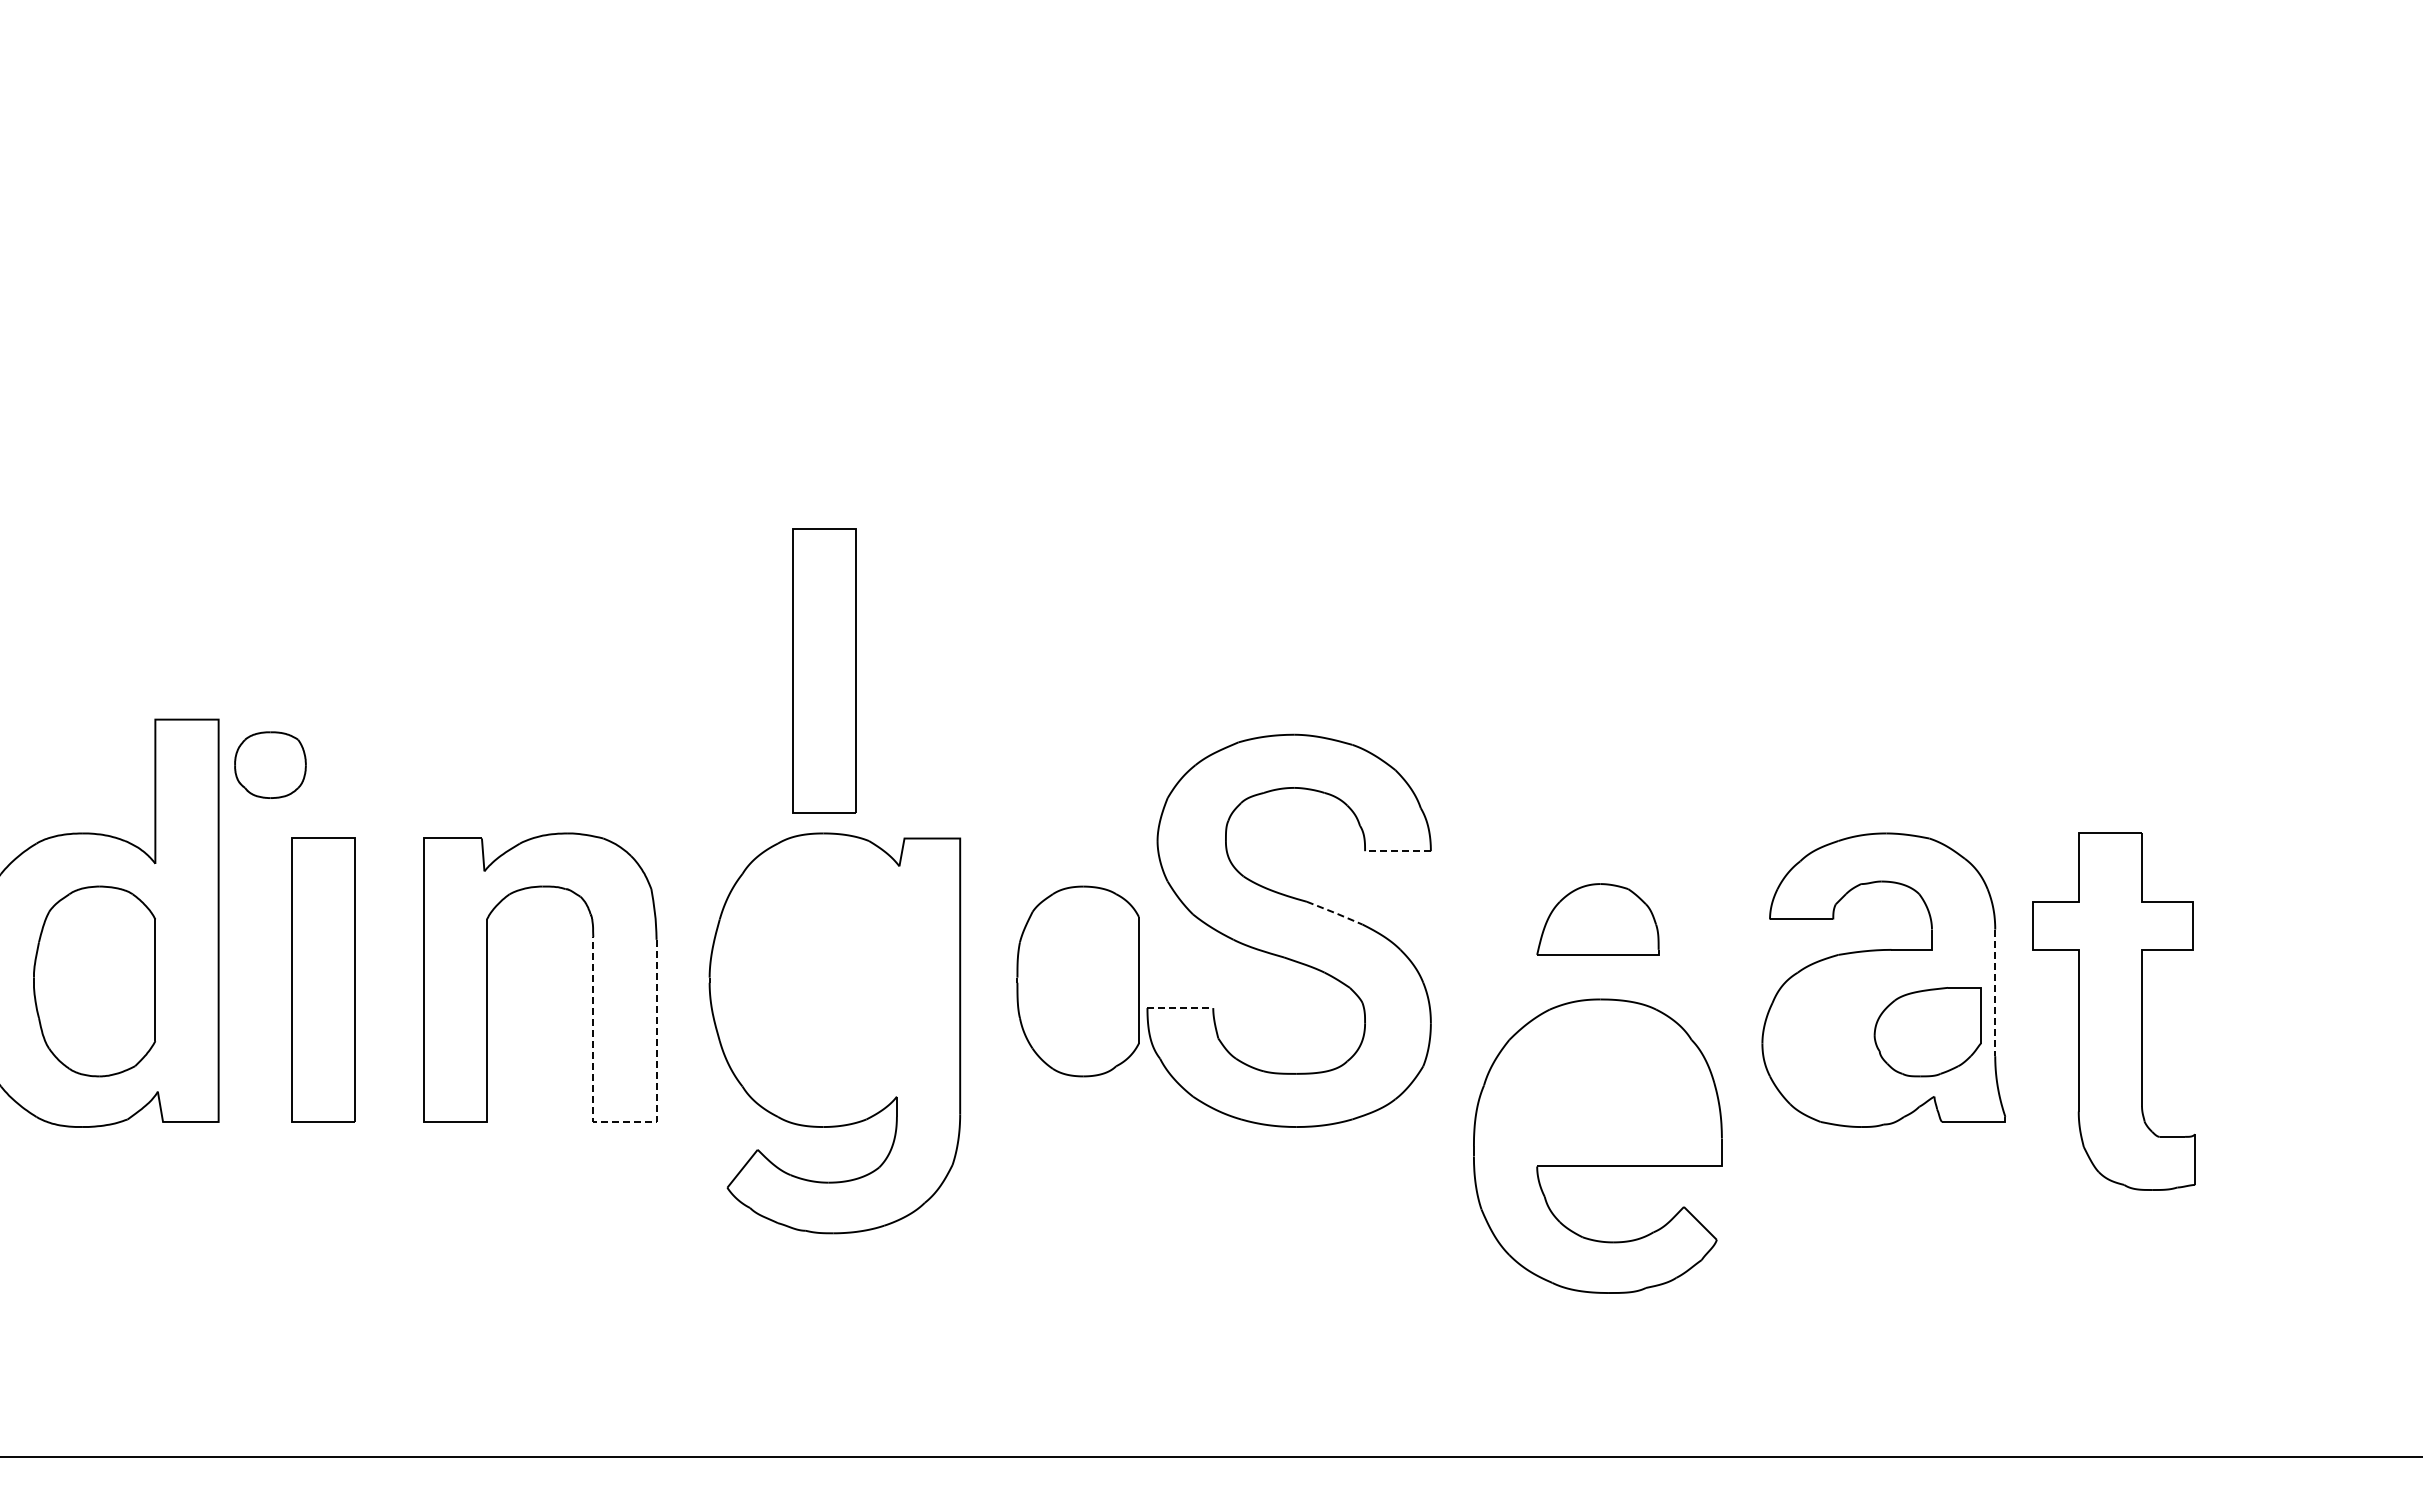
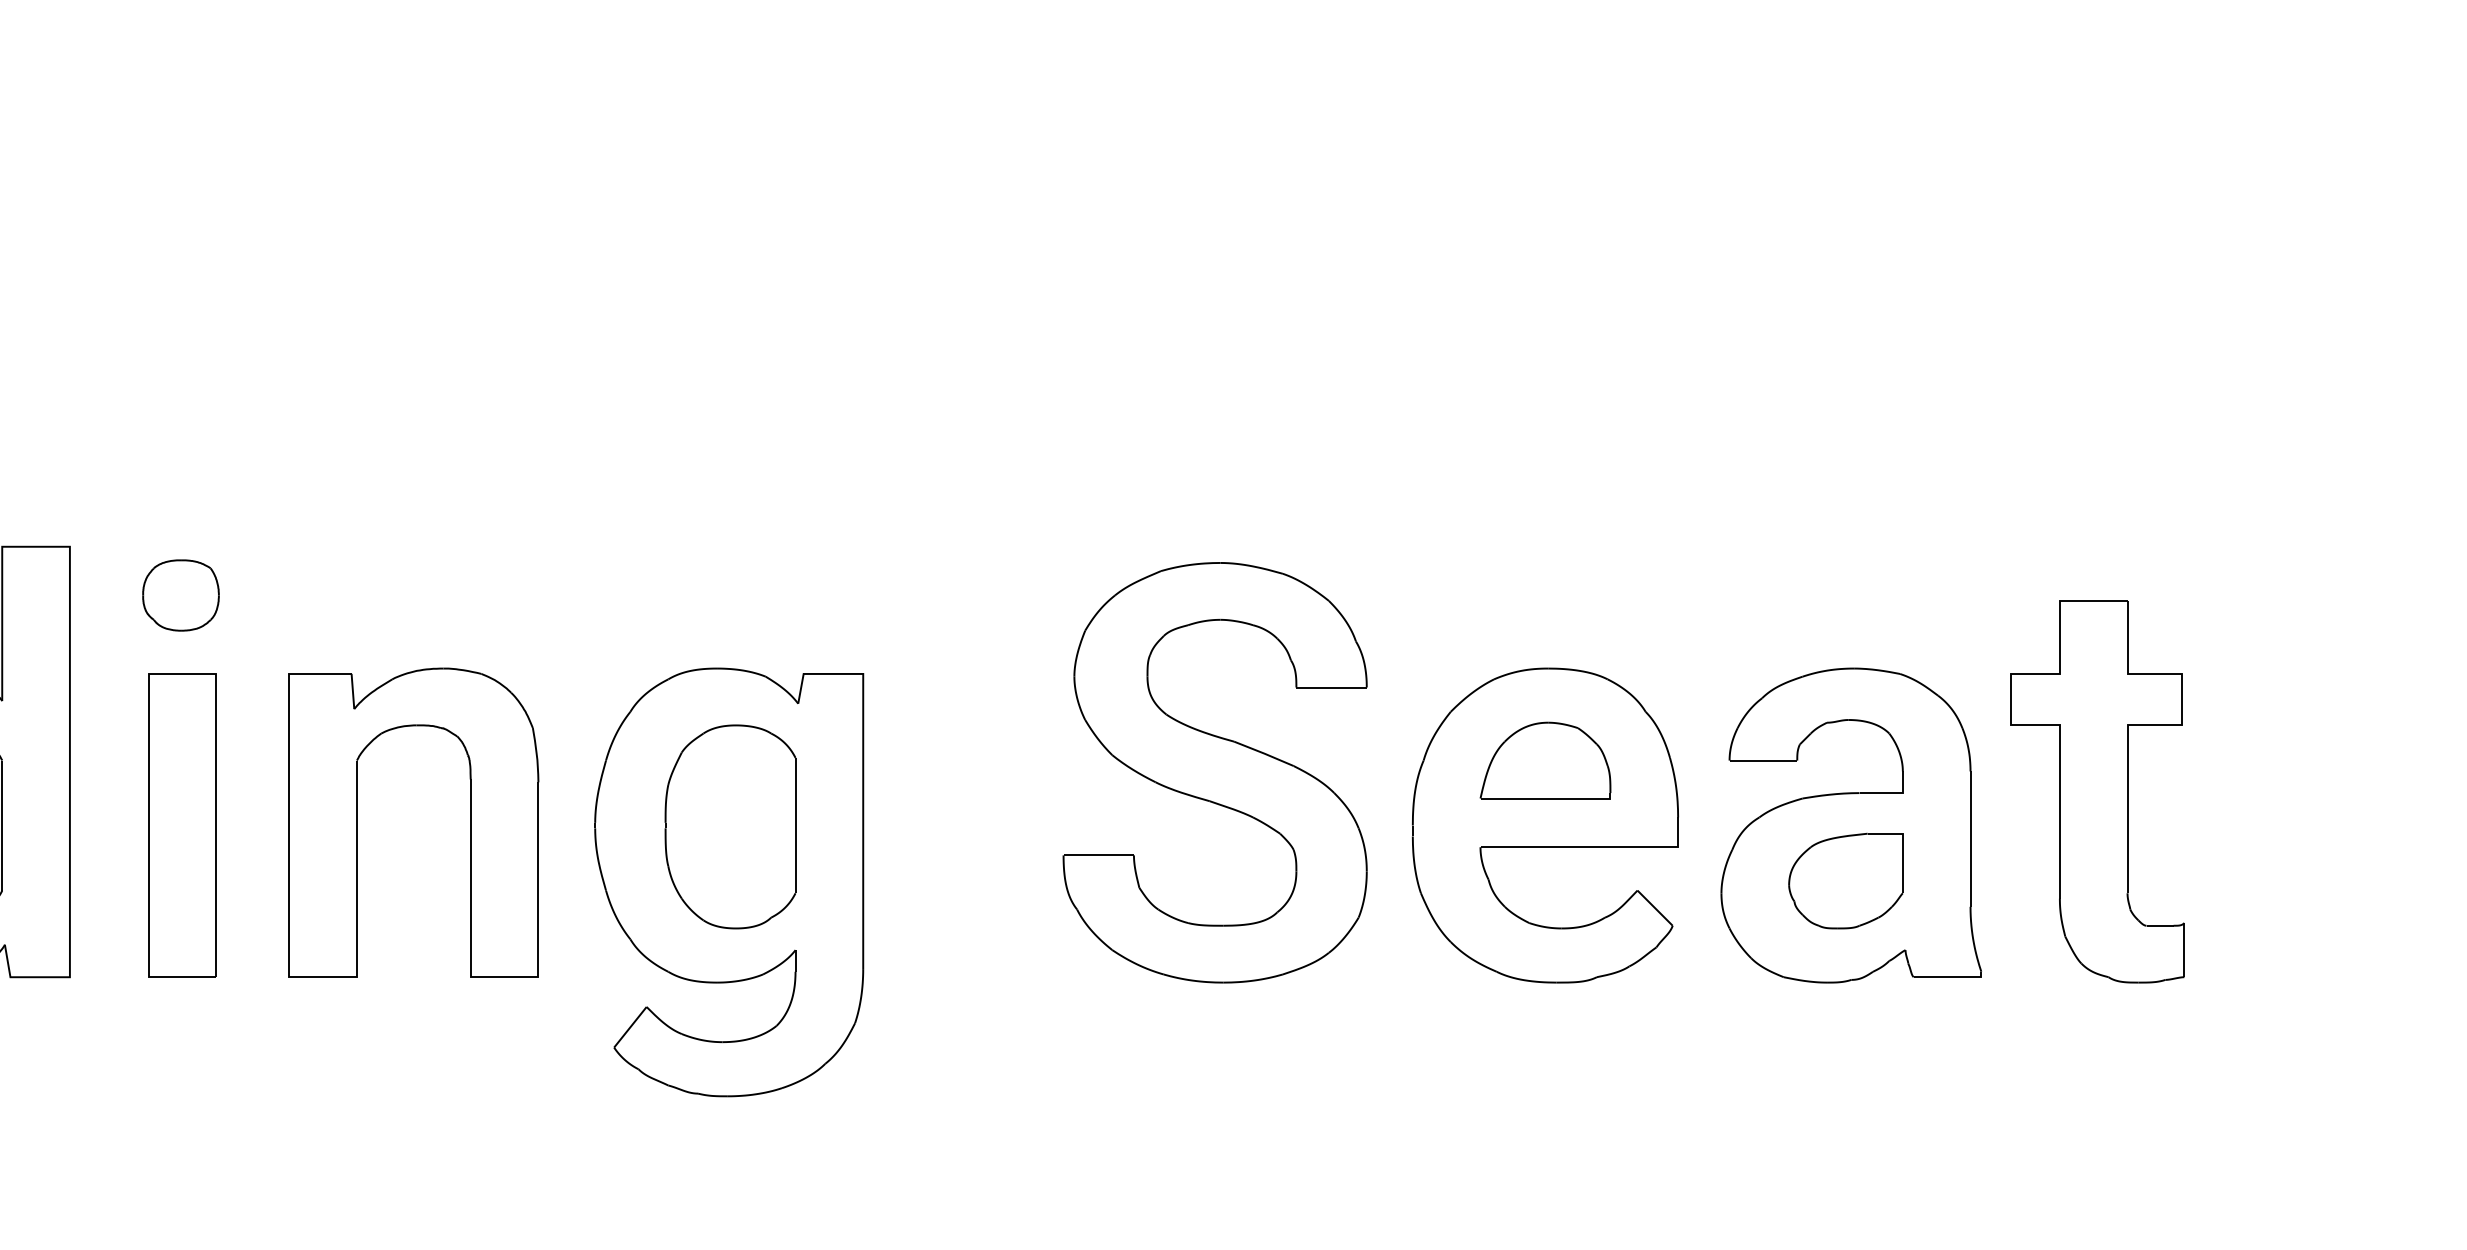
part: (824, 670) -> (718, 494), removed
part: (270, 764) -> (181, 594), moved
line: (1398, 851) -> (1332, 687), dashed -> solid
line: (1335, 913) -> (1264, 754), dashed -> solid
part: (1077, 981) -> (729, 826), moved
line: (1995, 993) -> (1970, 839), dashed -> solid
line: (1180, 1008) -> (1098, 855), dashed -> solid
part: (2113, 1011) -> (2097, 791), moved
part: (1927, 1032) -> (1845, 881), moved
line: (623, 1121) -> (503, 976), dashed -> solid
part: (1597, 1145) -> (1545, 824), moved

